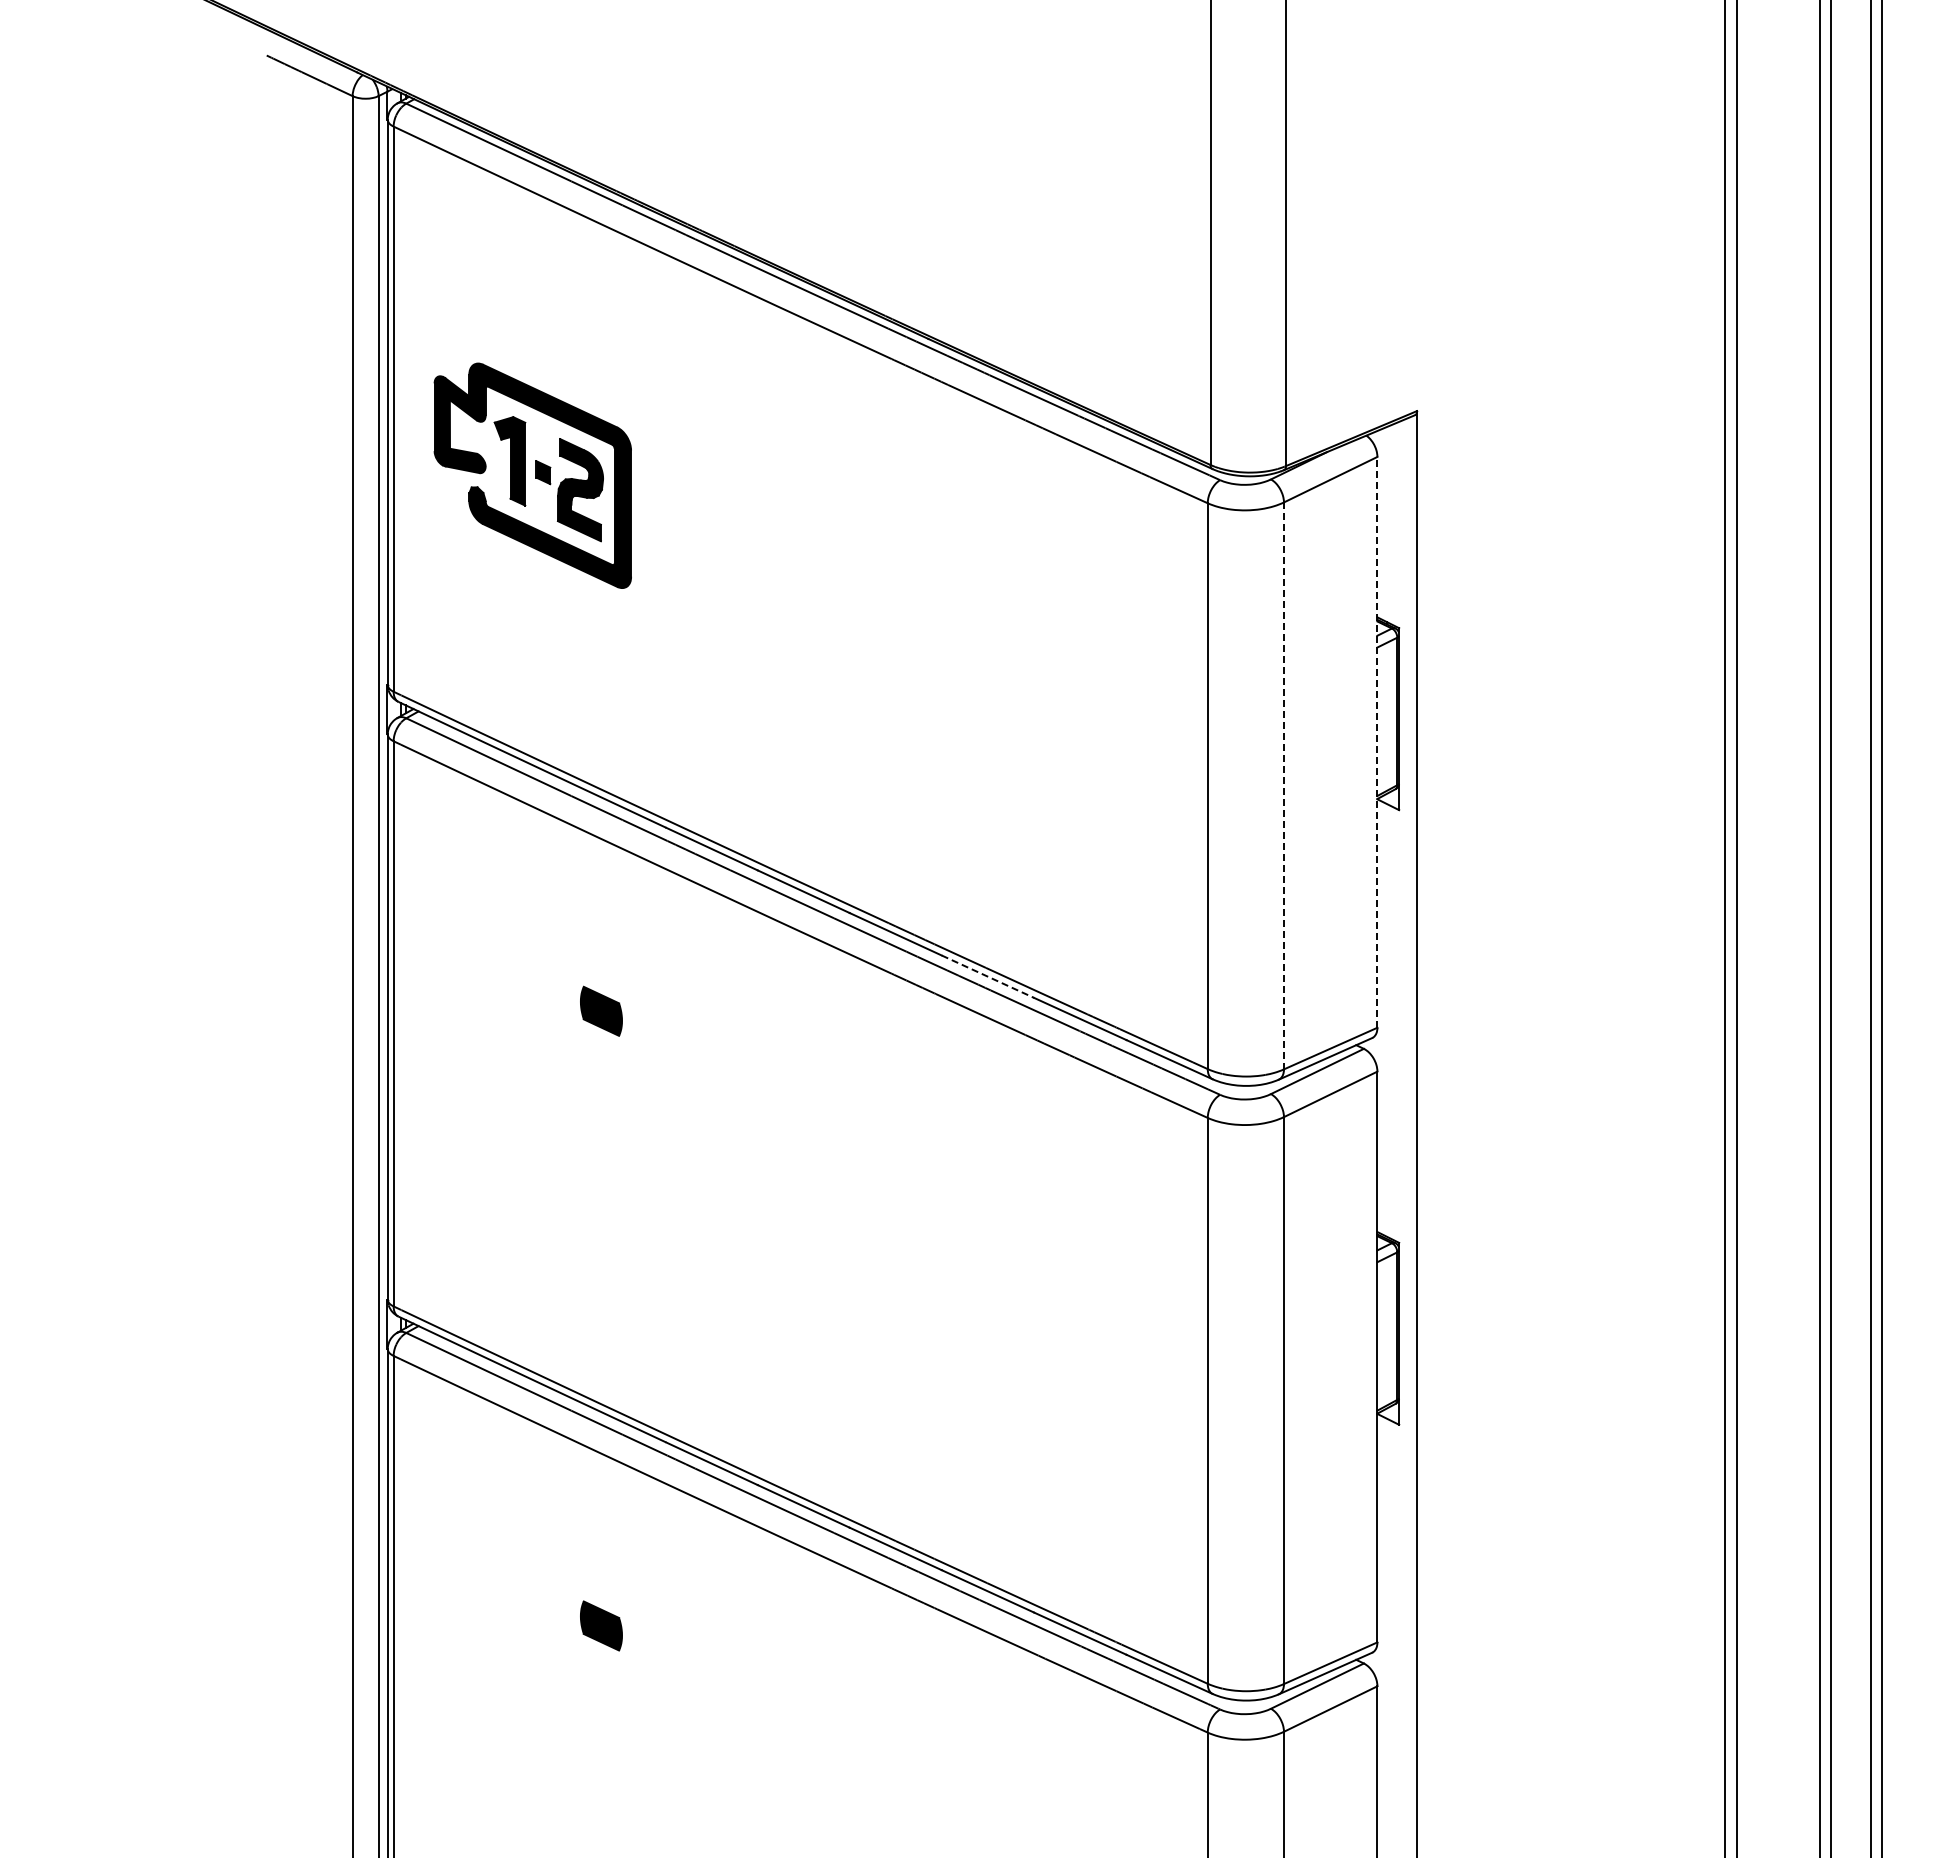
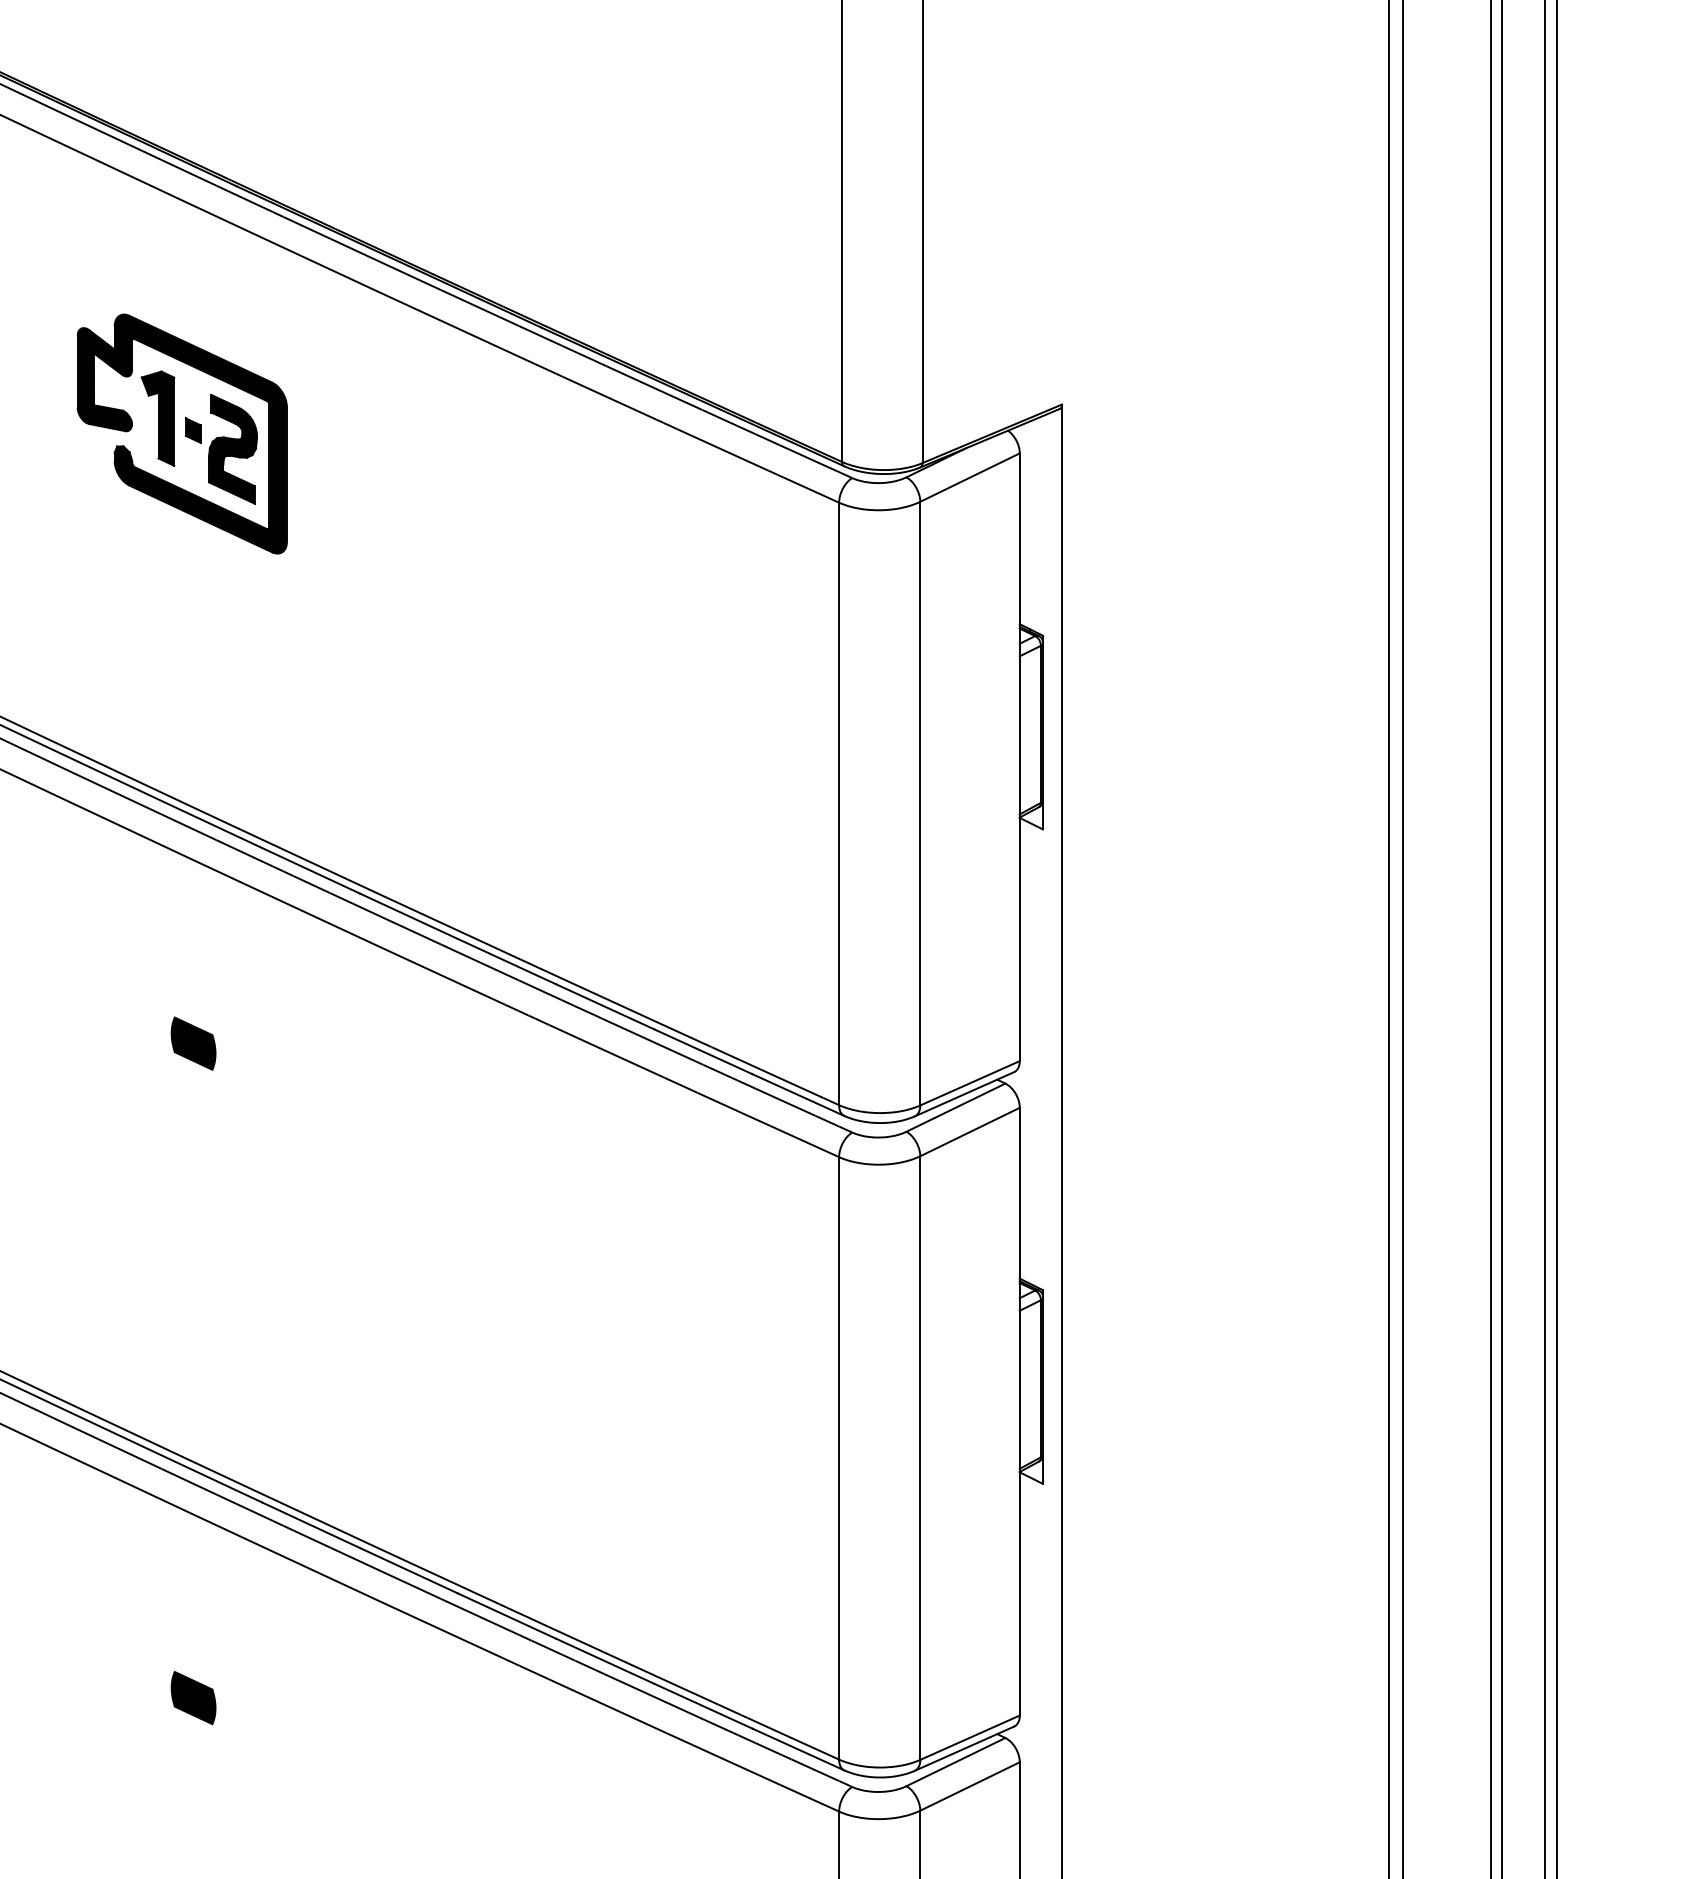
part: (532, 475) -> (181, 433), moved
line: (1377, 741) -> (1019, 756), dashed -> solid
line: (1284, 786) -> (920, 804), dashed -> solid
line: (987, 976) -> (604, 1006), dashed -> solid

